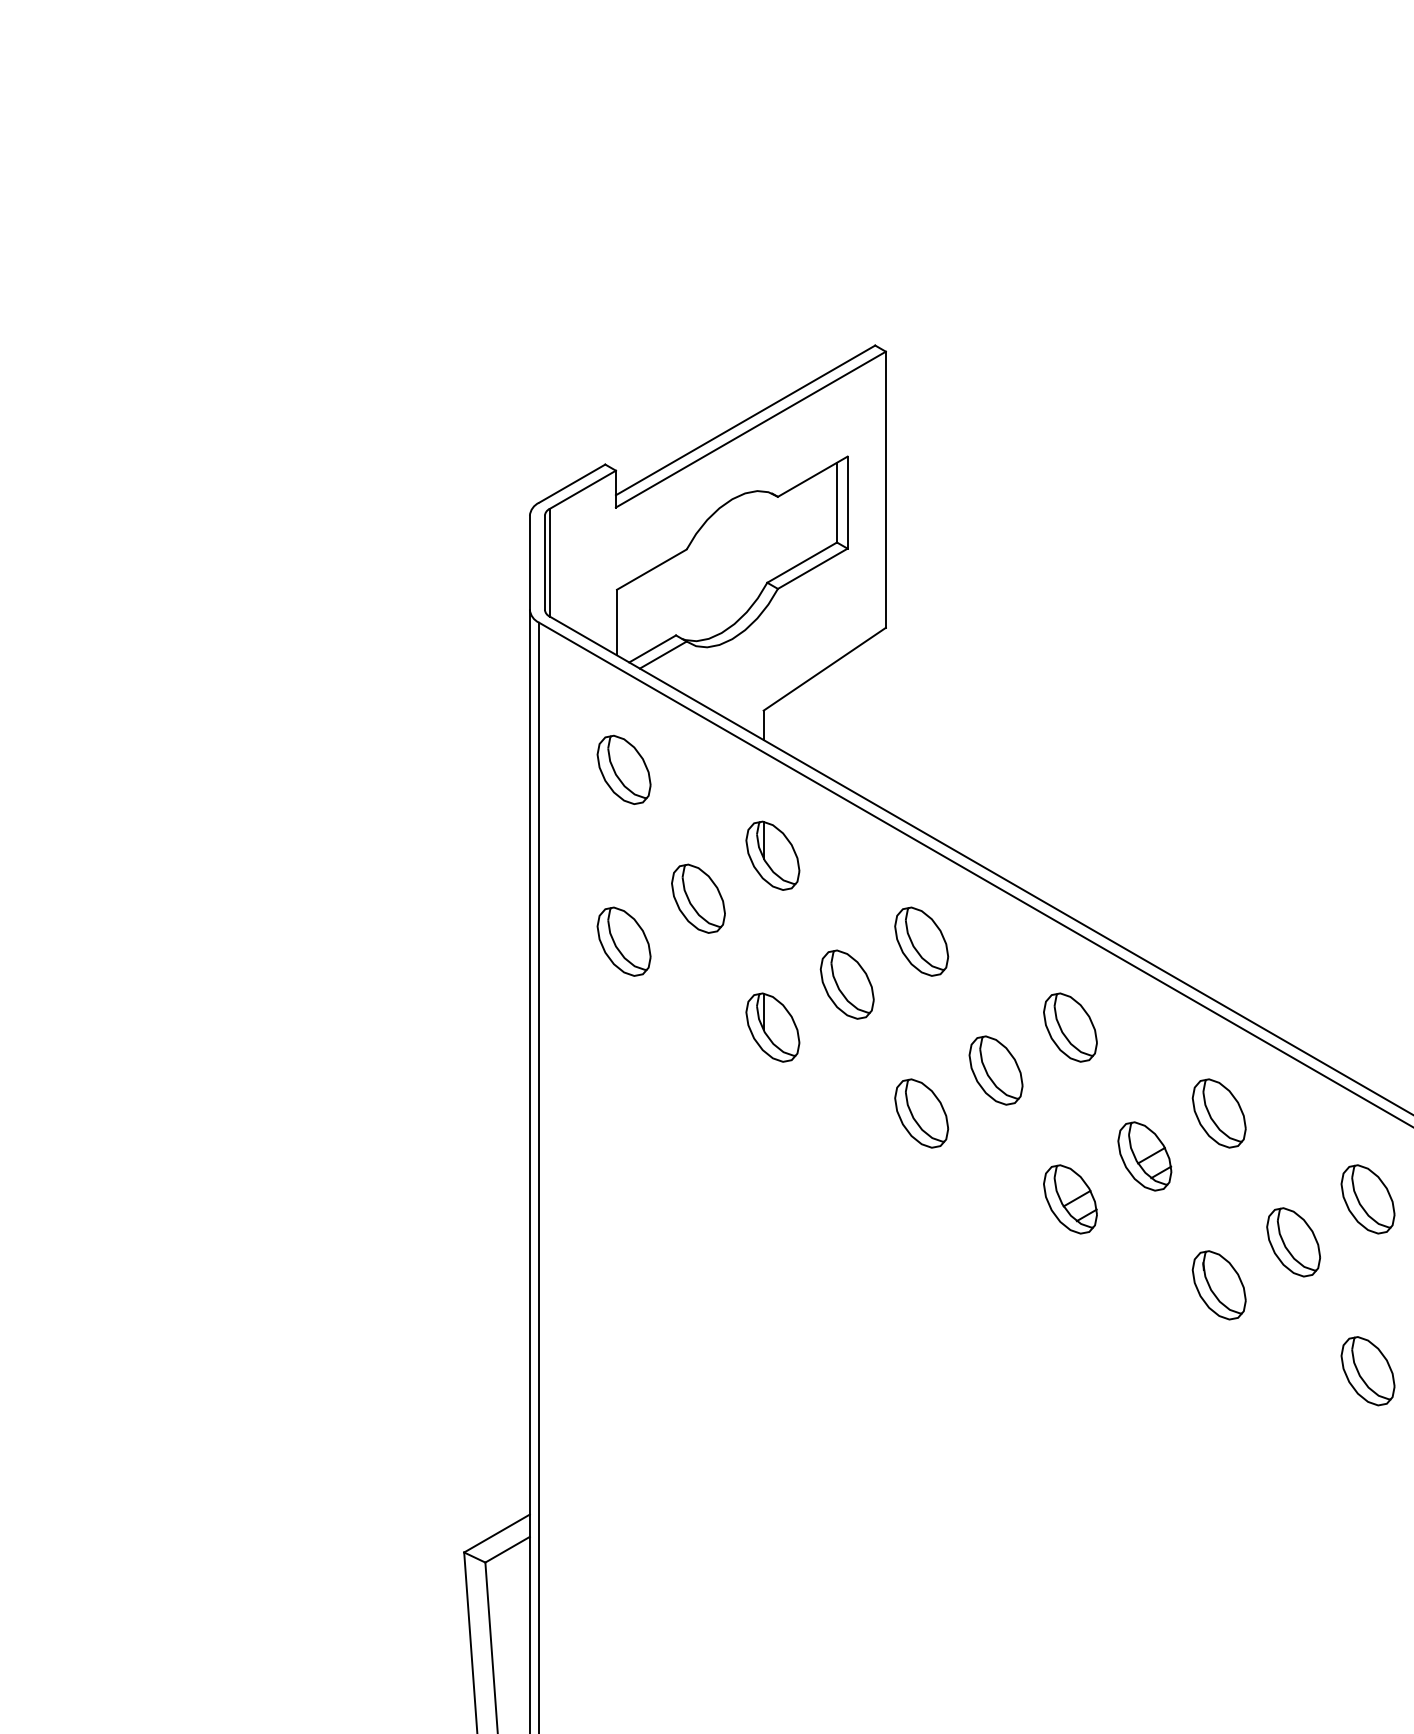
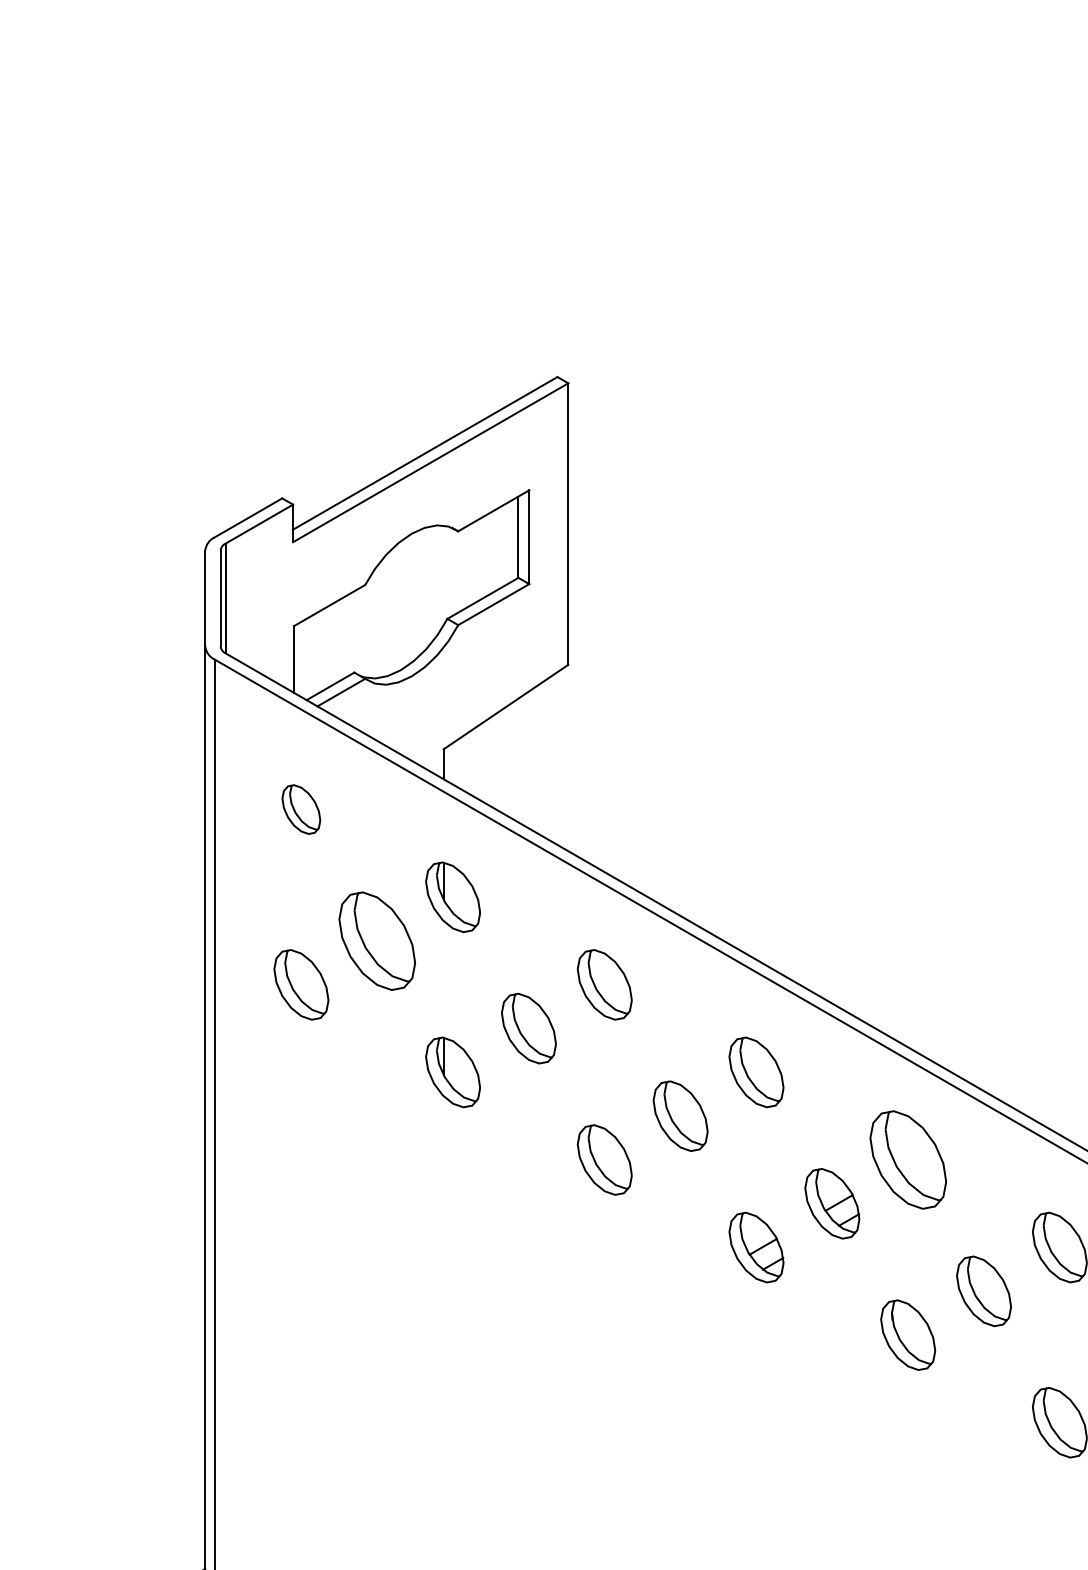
part: (623, 769) -> (300, 809), size x0.7
part: (698, 898) -> (377, 940), size x1.4
part: (1218, 1113) -> (907, 1159), size x1.4

